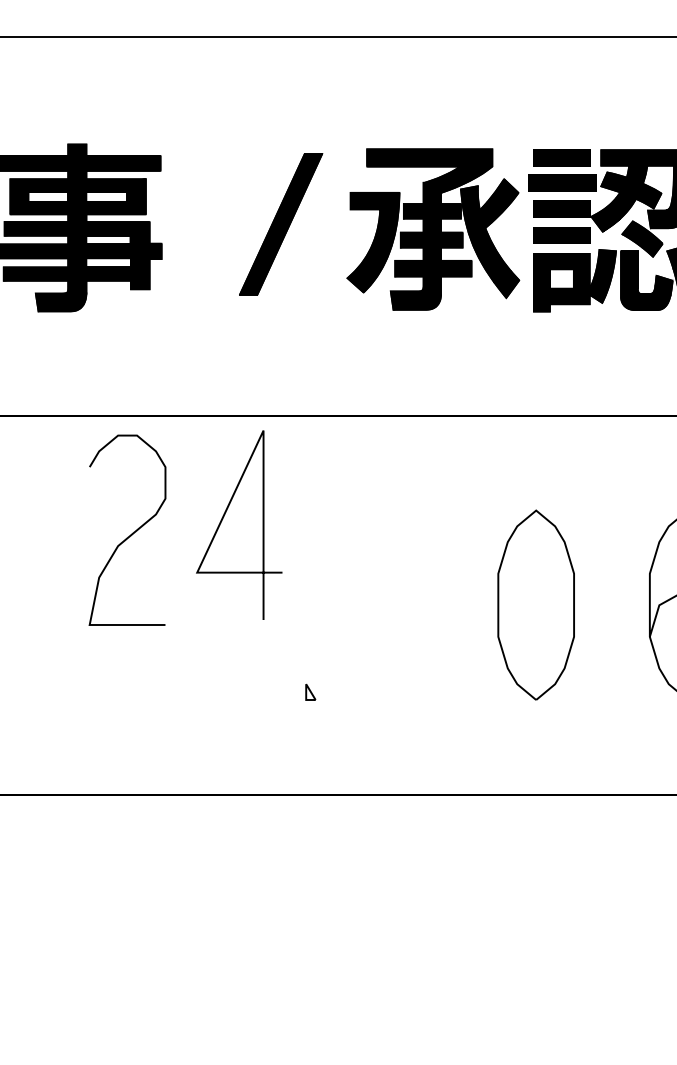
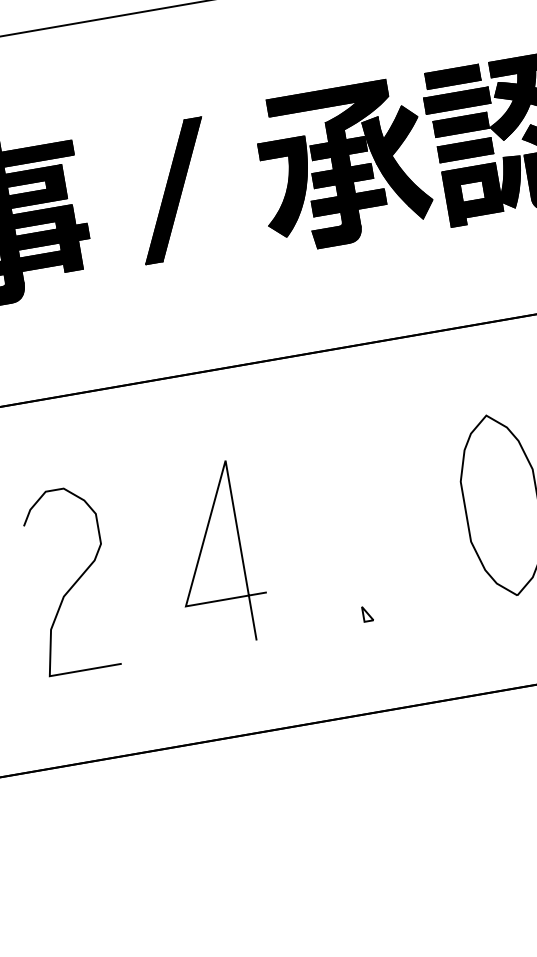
part: (281, 224) -> (174, 190), moved
line: (223, 519) -> (202, 551), moved
curve: (131, 533) -> (74, 582), moved
part: (310, 691) -> (367, 613), moved

